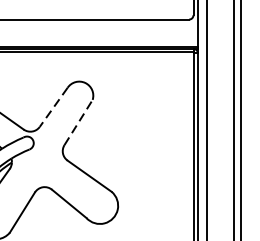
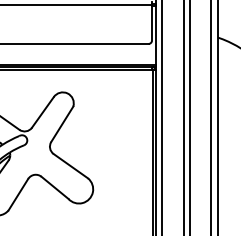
line: (53, 107) -> (42, 112), dashed -> solid
line: (78, 122) -> (62, 124), dashed -> solid

